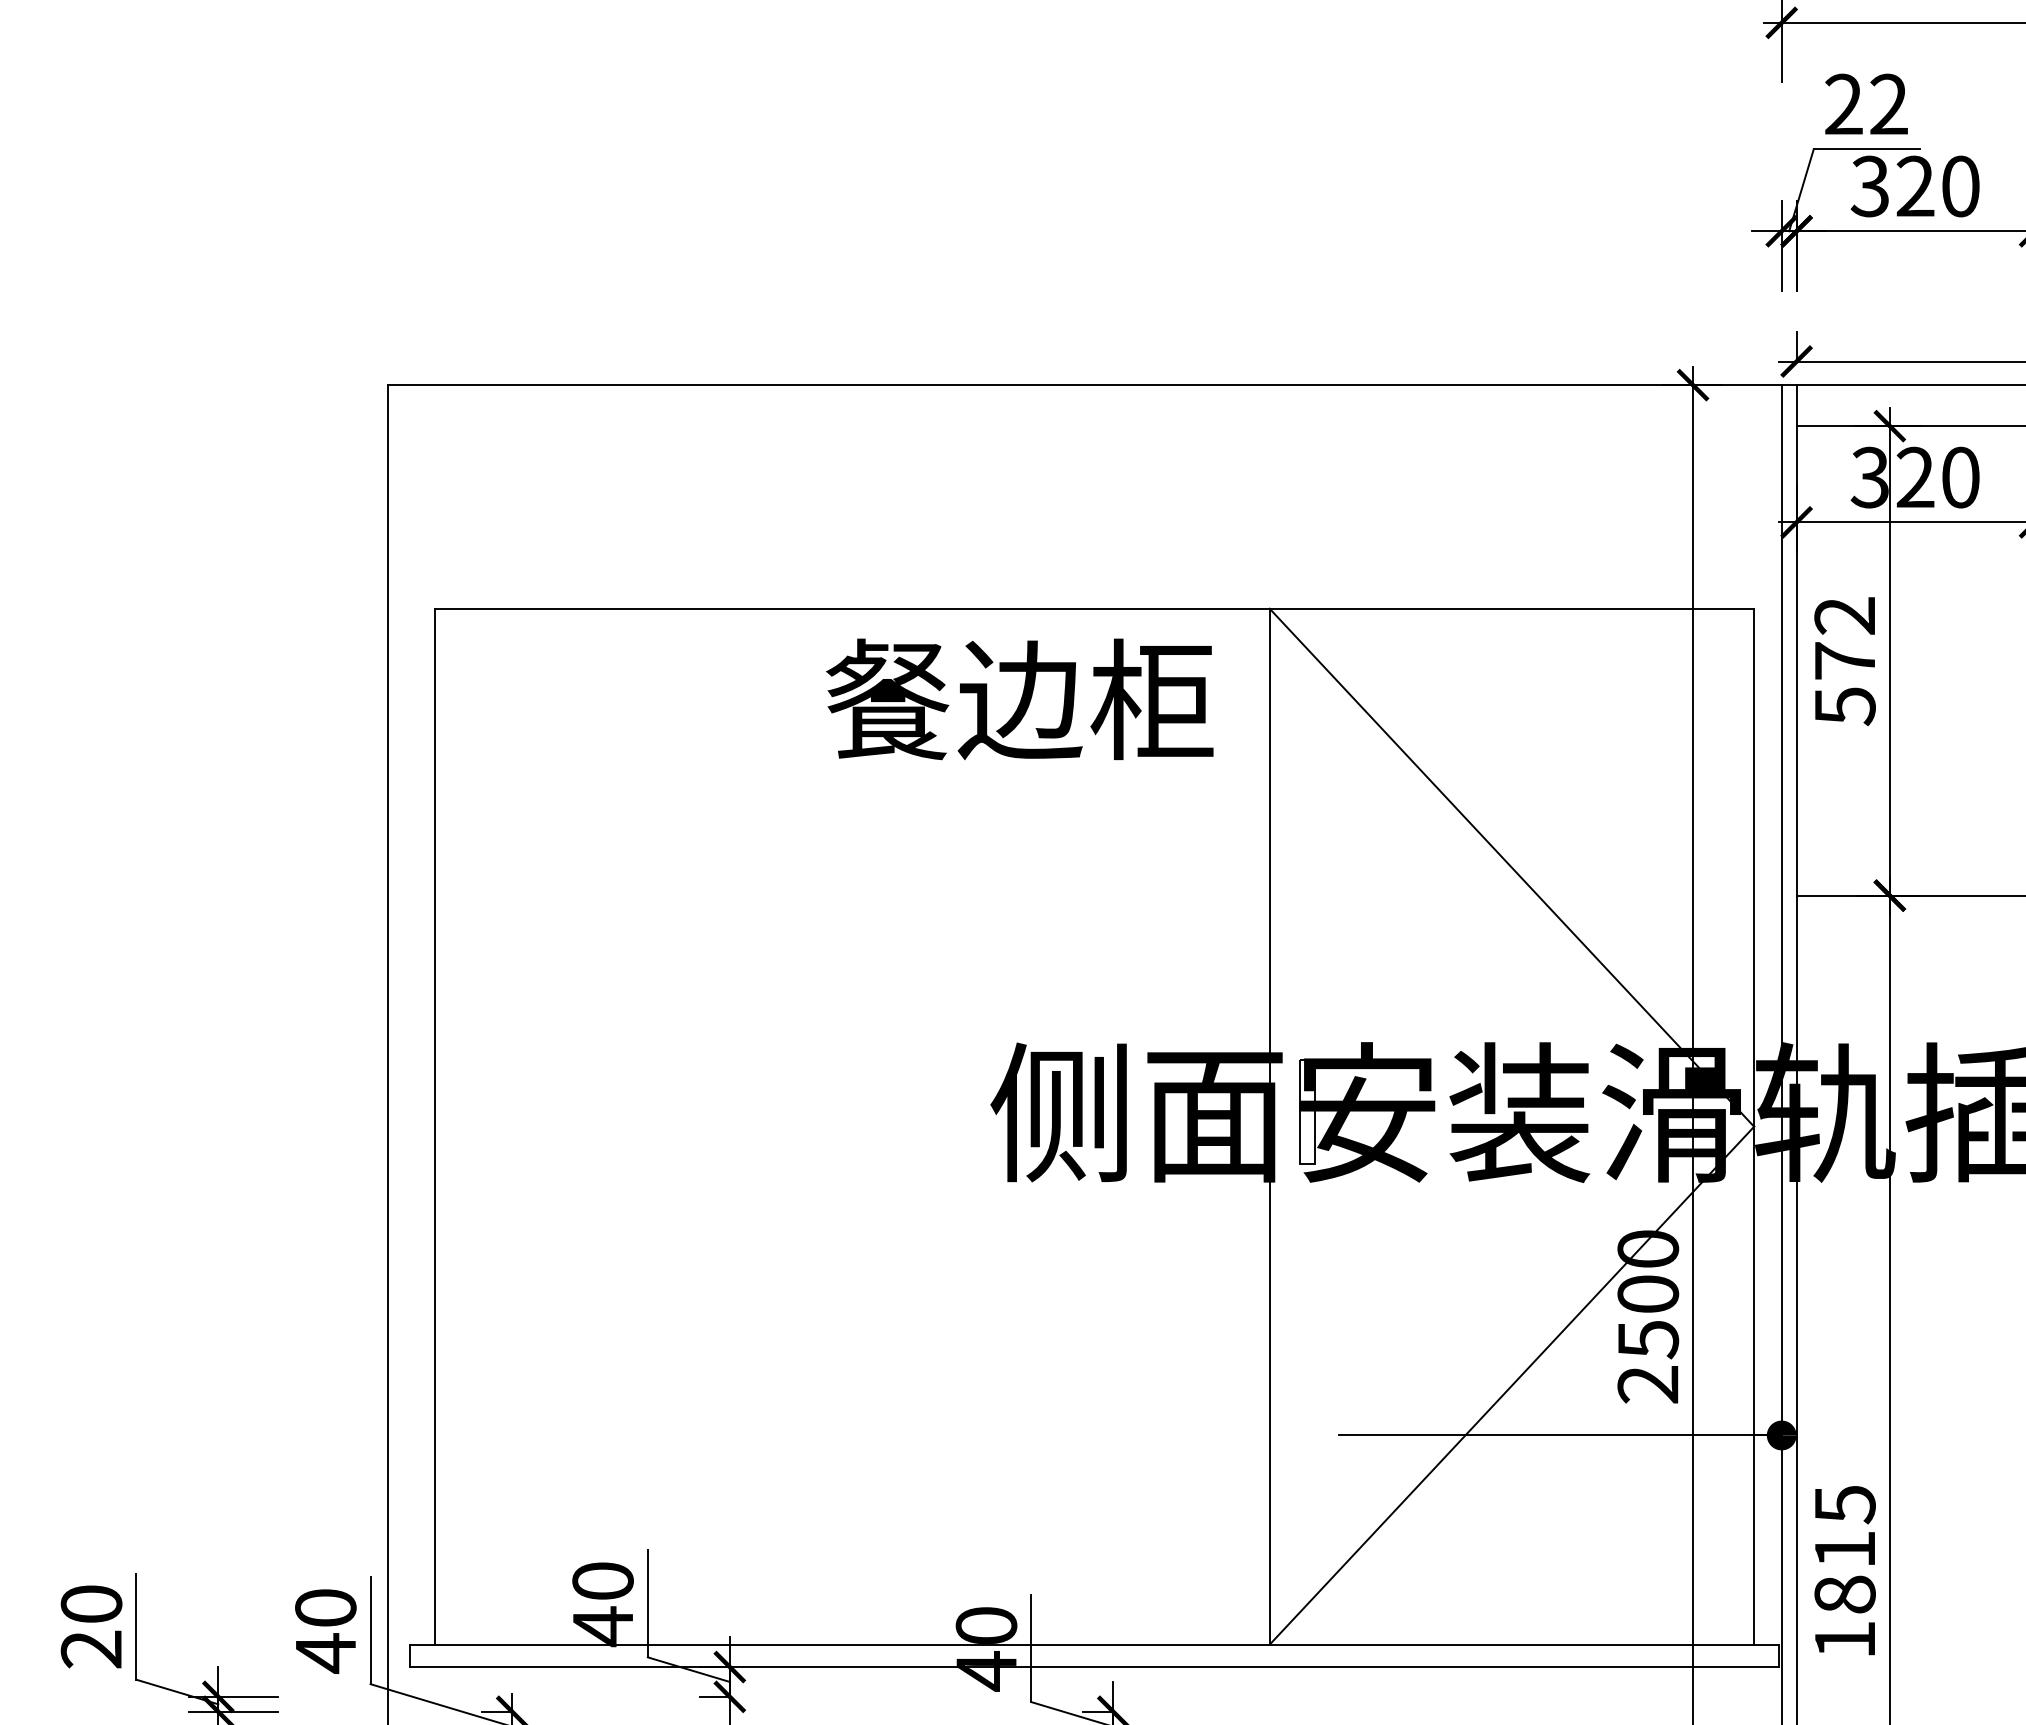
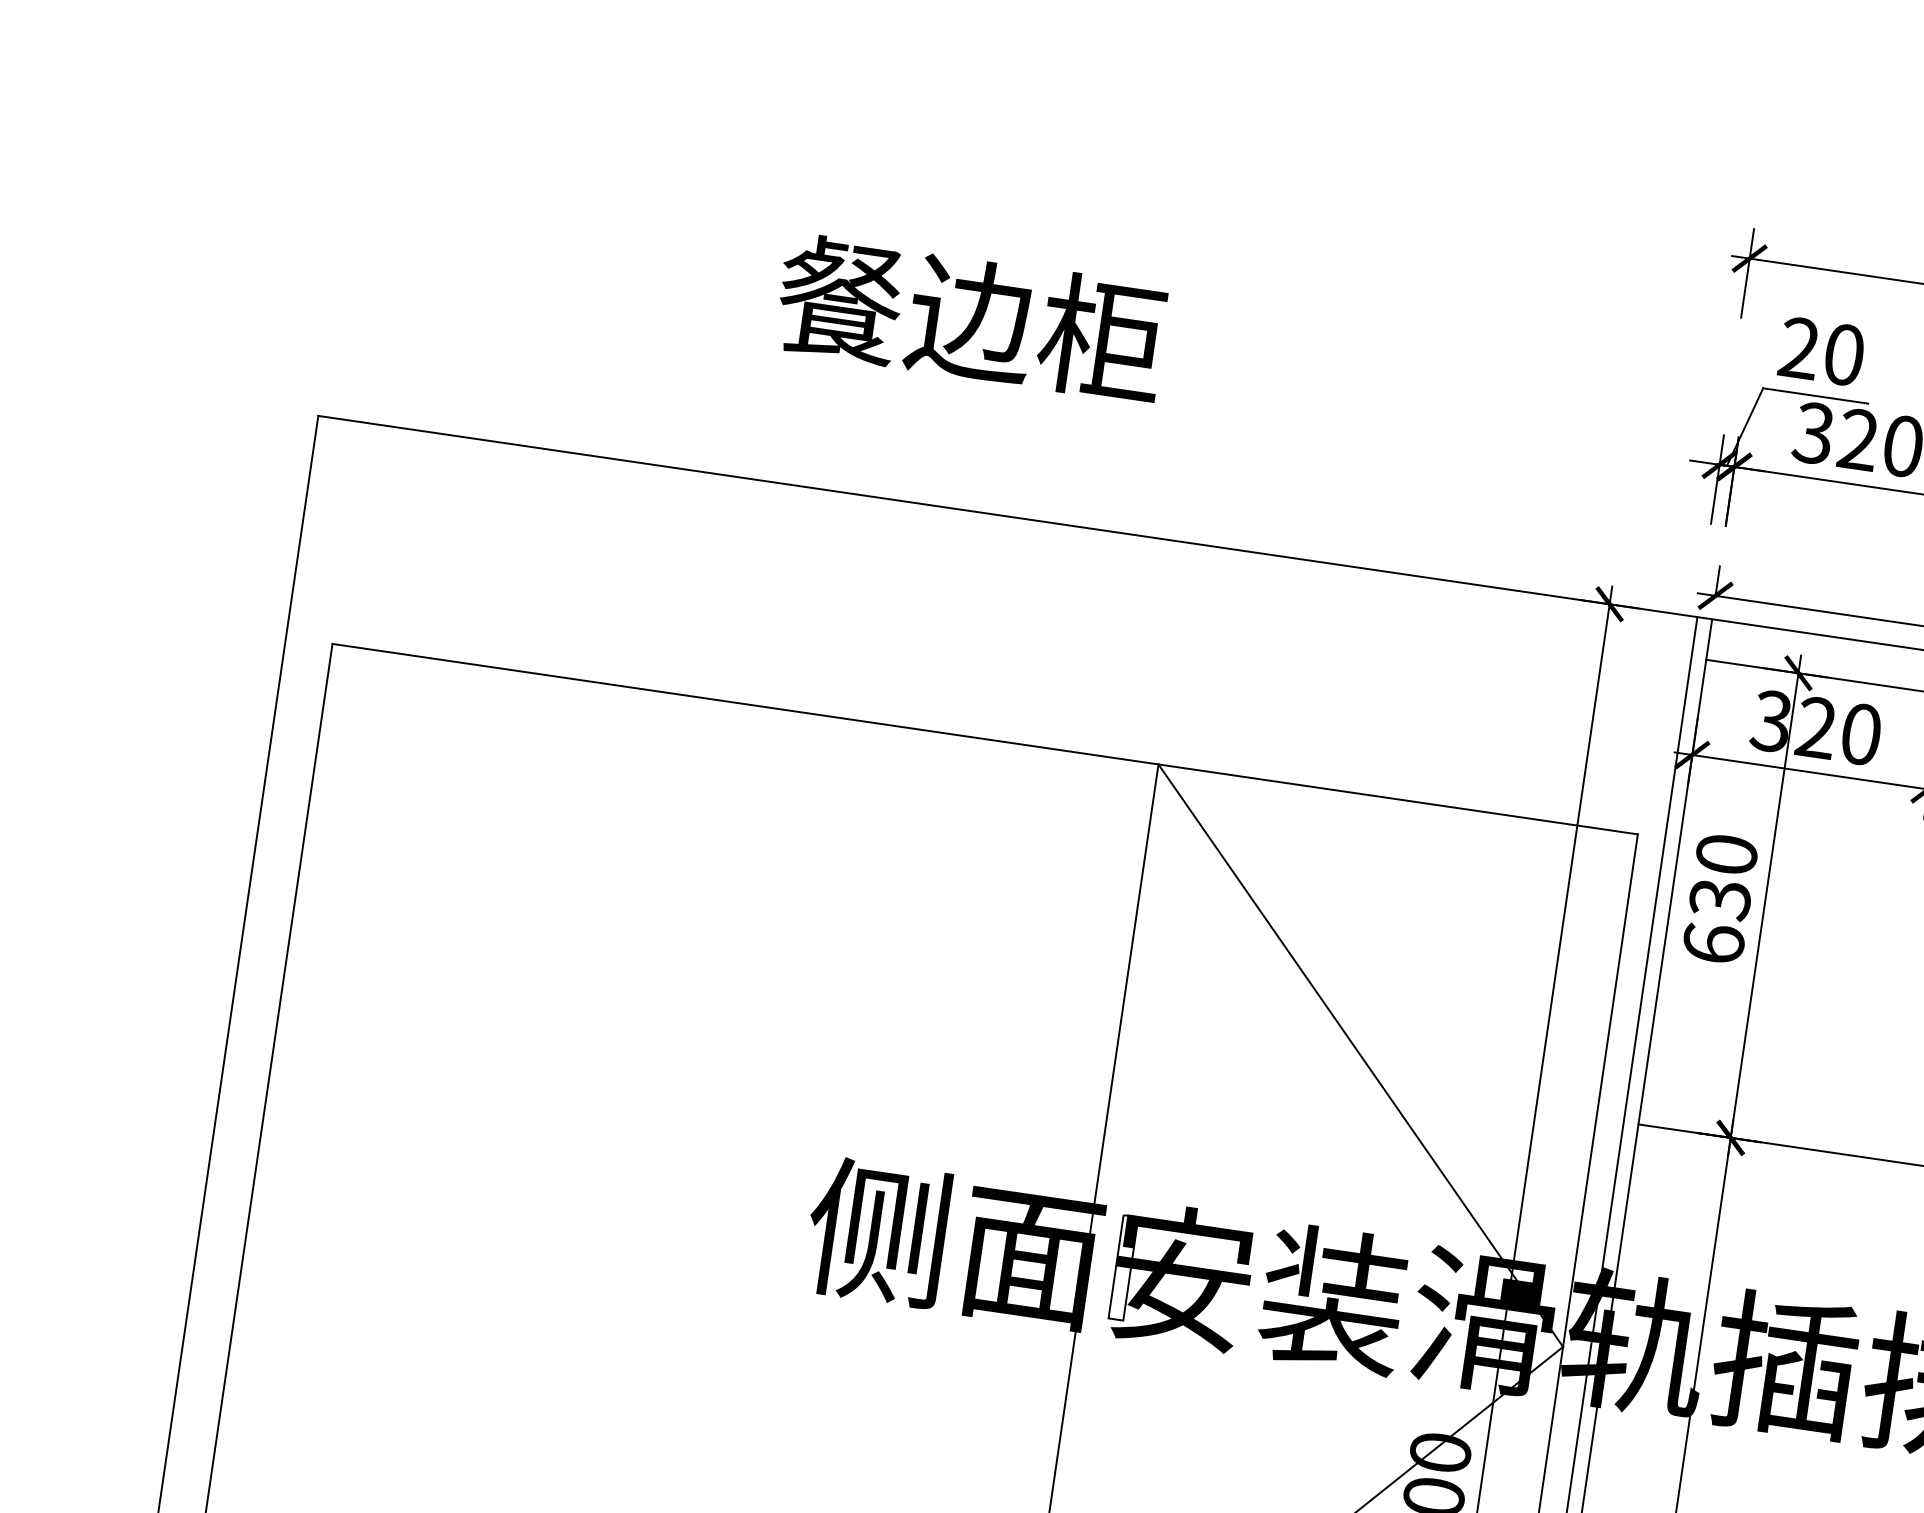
text: (1888, 104) -> (1843, 354), 22 -> 20
text: (1844, 661) -> (1719, 899), 572 -> 630
text: (1019, 699) -> (970, 318), moved

